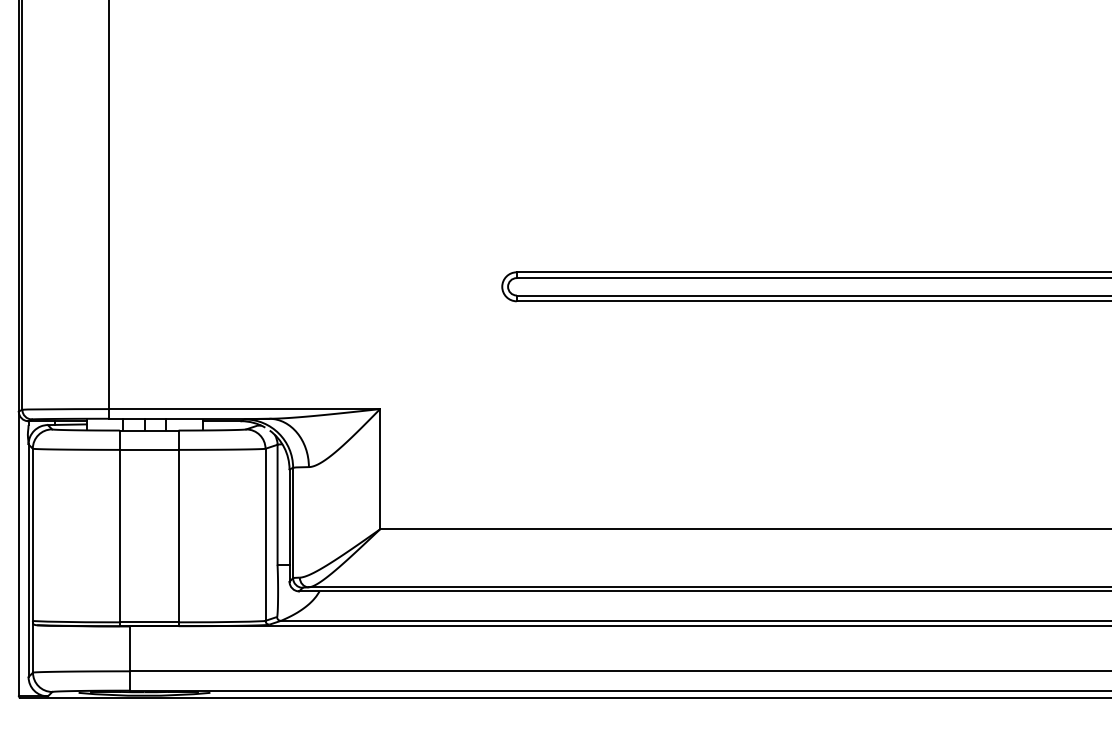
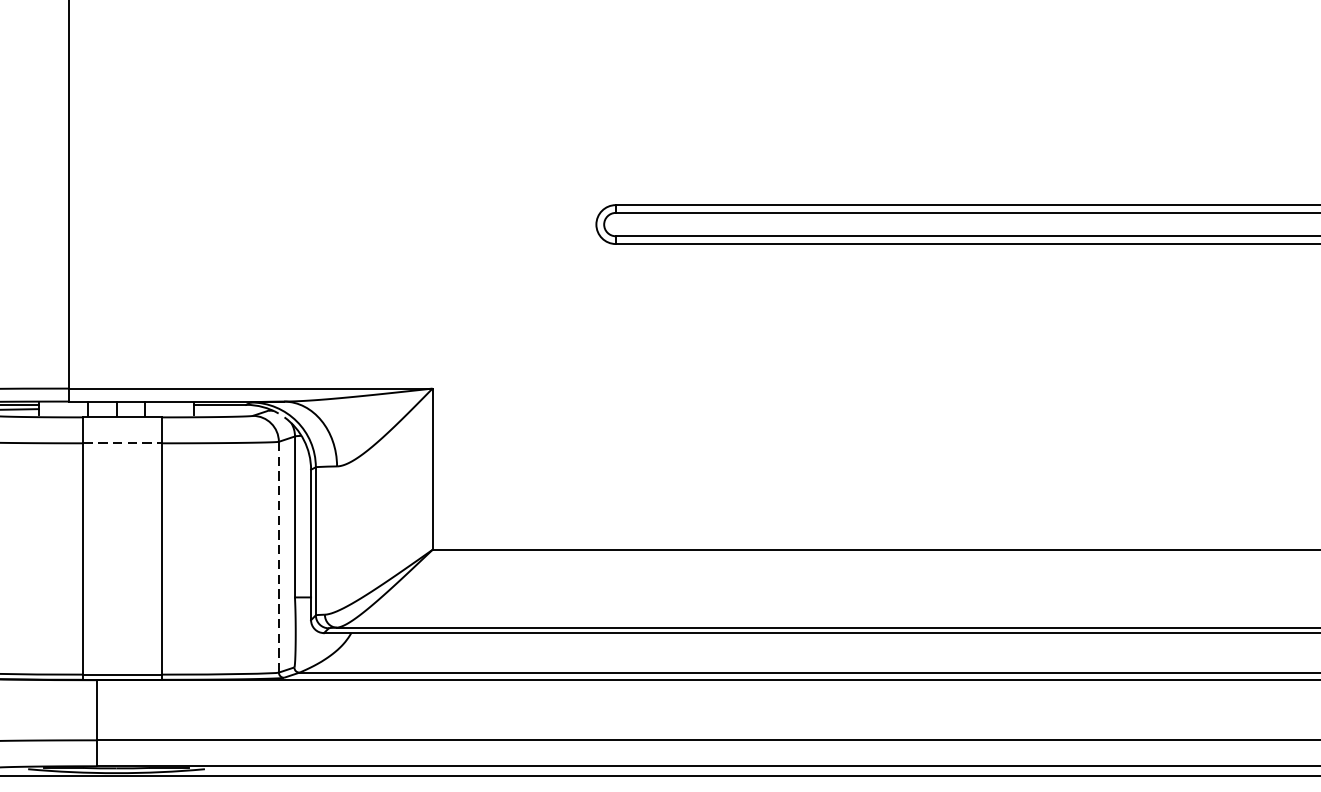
line: (149, 449) -> (123, 442), solid -> dashed
line: (265, 535) -> (278, 558), solid -> dashed

